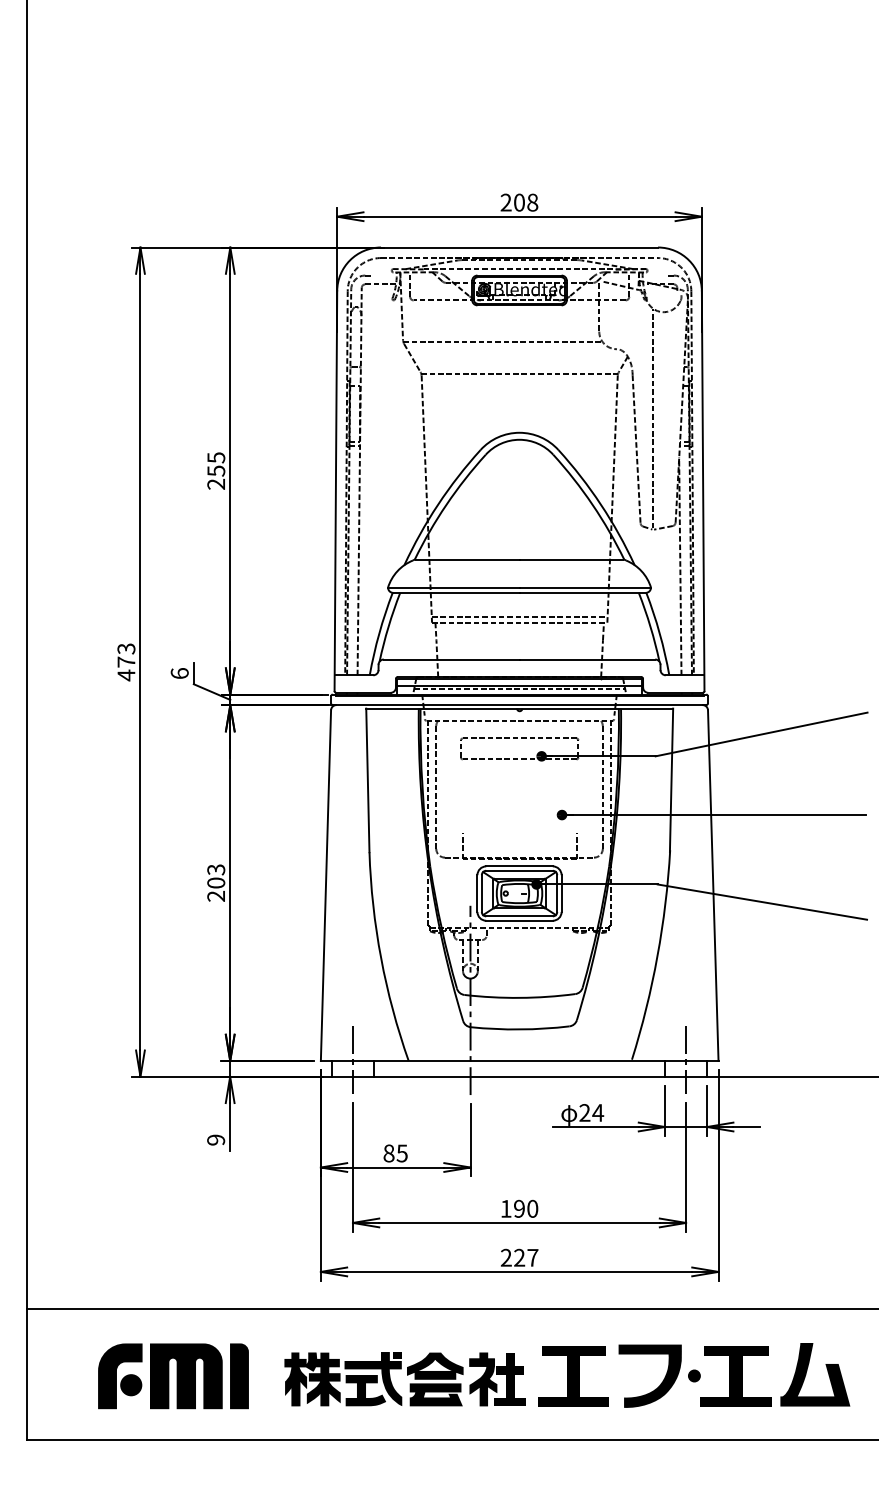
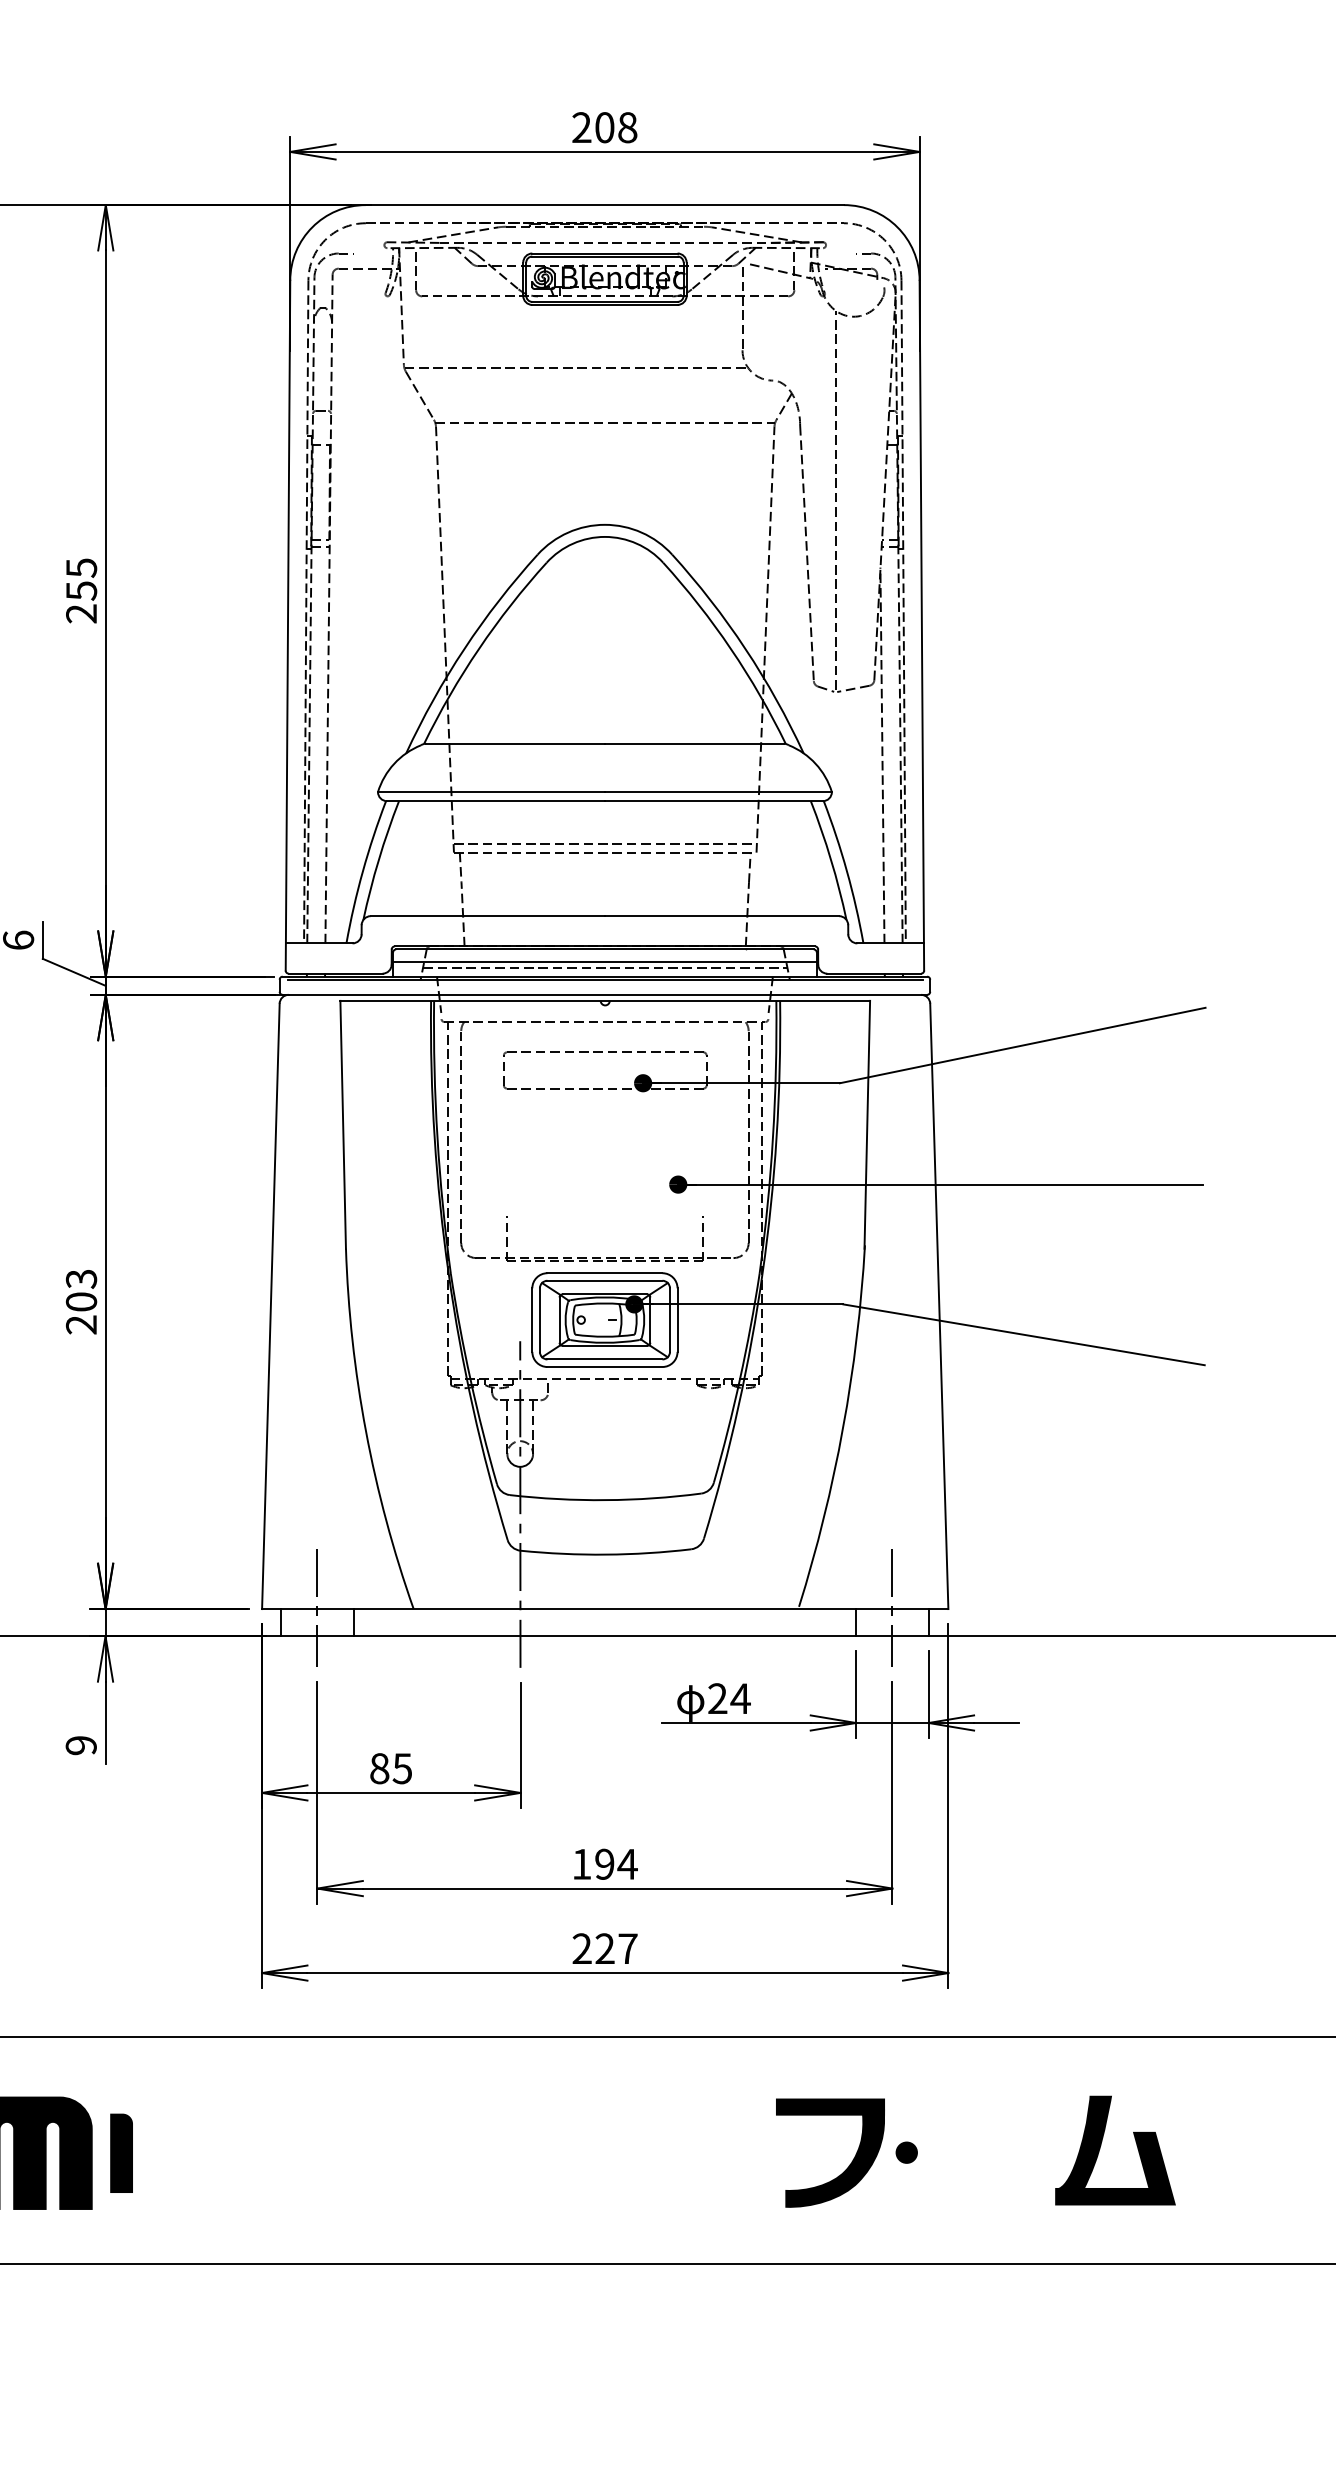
text: (532, 1208) -> (627, 1863), 190 -> 194
part: (239, 1376) -> (121, 2153), size x0.7
part: (573, 1376) -> (698, 2153), removed
fill: (735, 1376) -> (977, 2153), removed
part: (404, 1379) -> (406, 2158), removed

